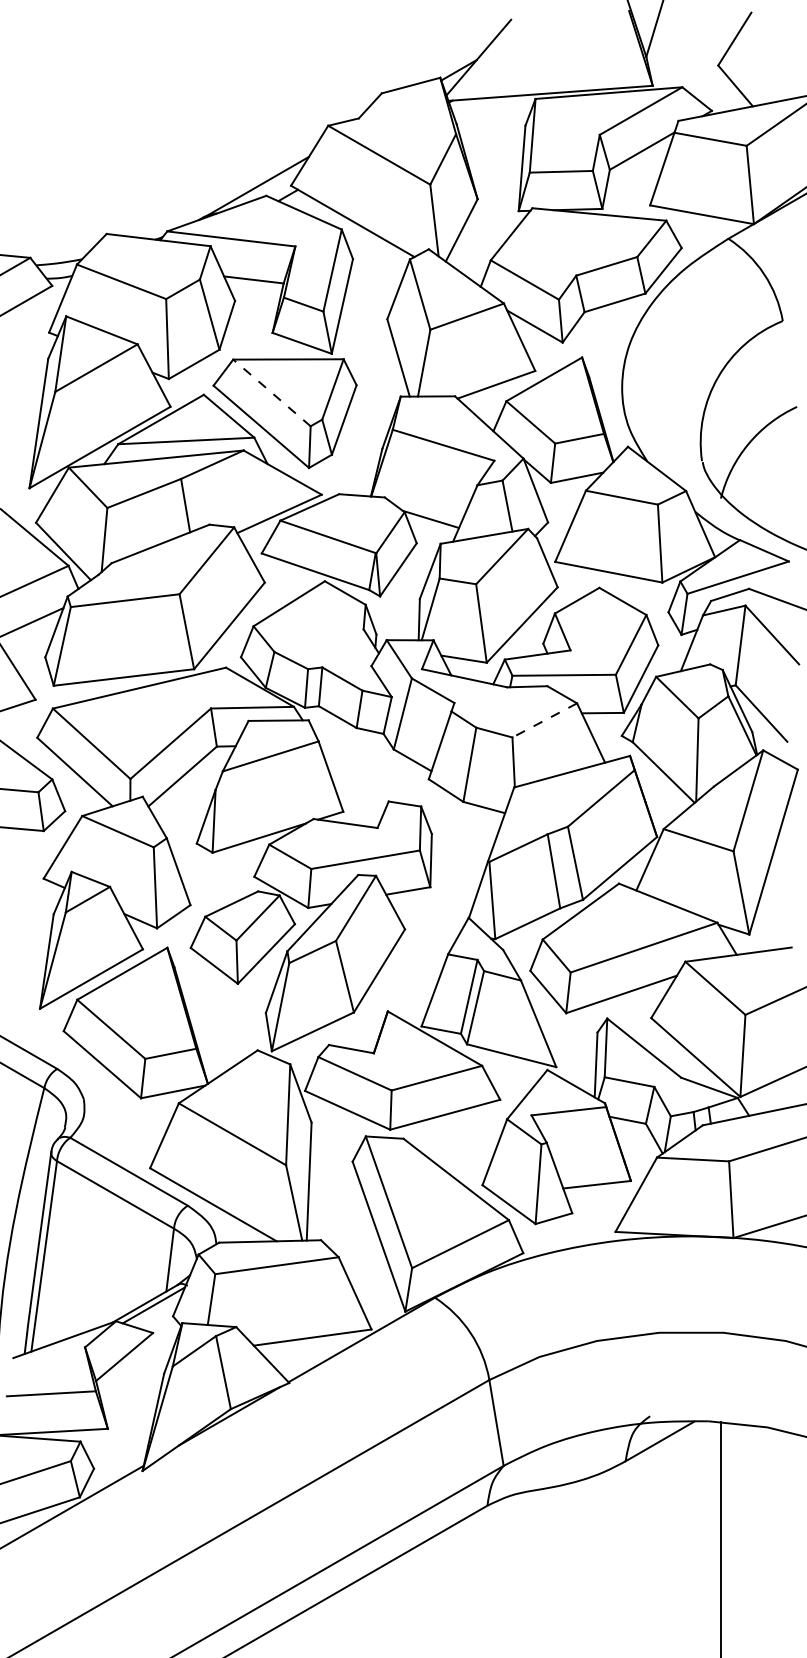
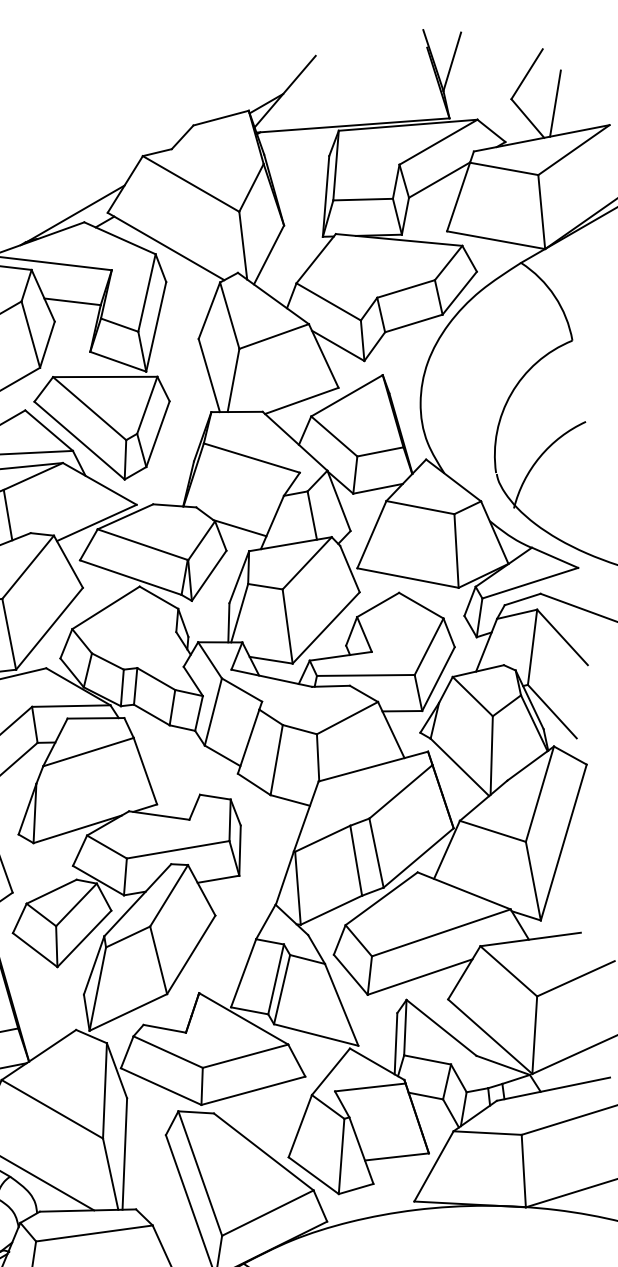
line: (764, 70) -> (555, 103), added
line: (271, 392) -> (89, 408), dashed -> solid
line: (544, 720) -> (347, 718), dashed -> solid

